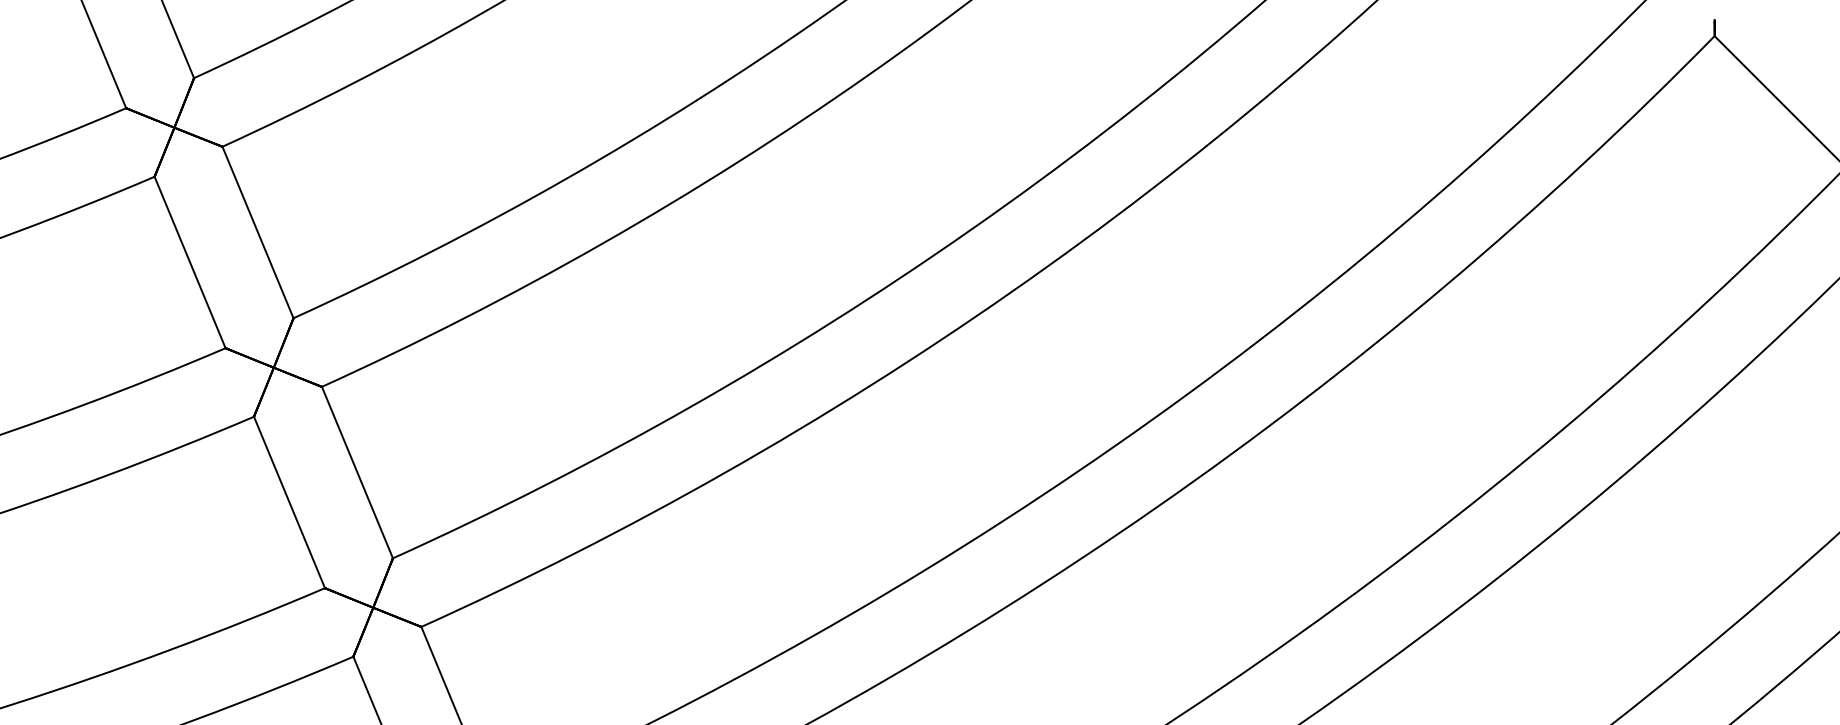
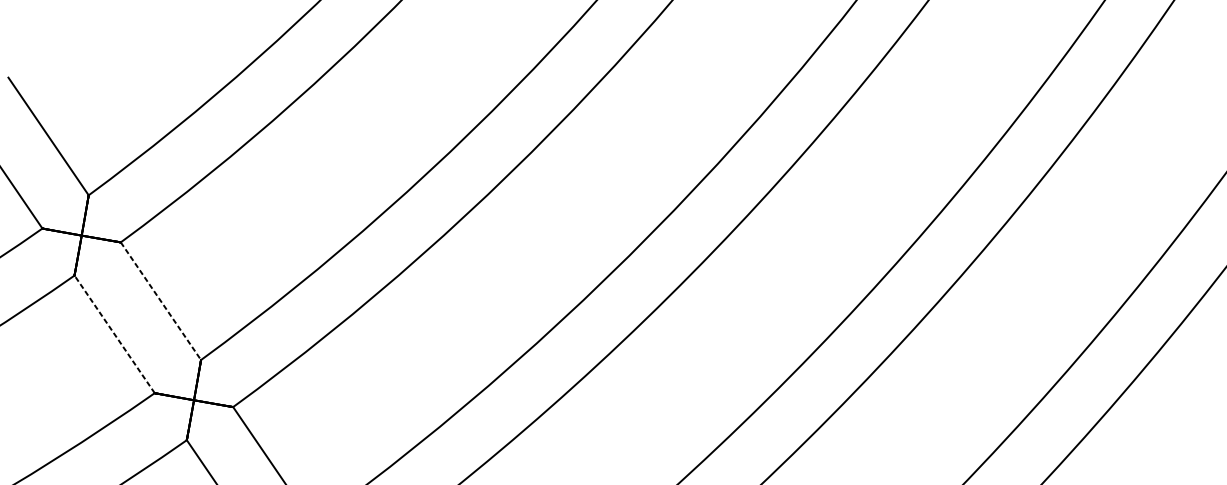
line: (258, 232) -> (161, 301), solid -> dashed
line: (190, 262) -> (114, 334), solid -> dashed

